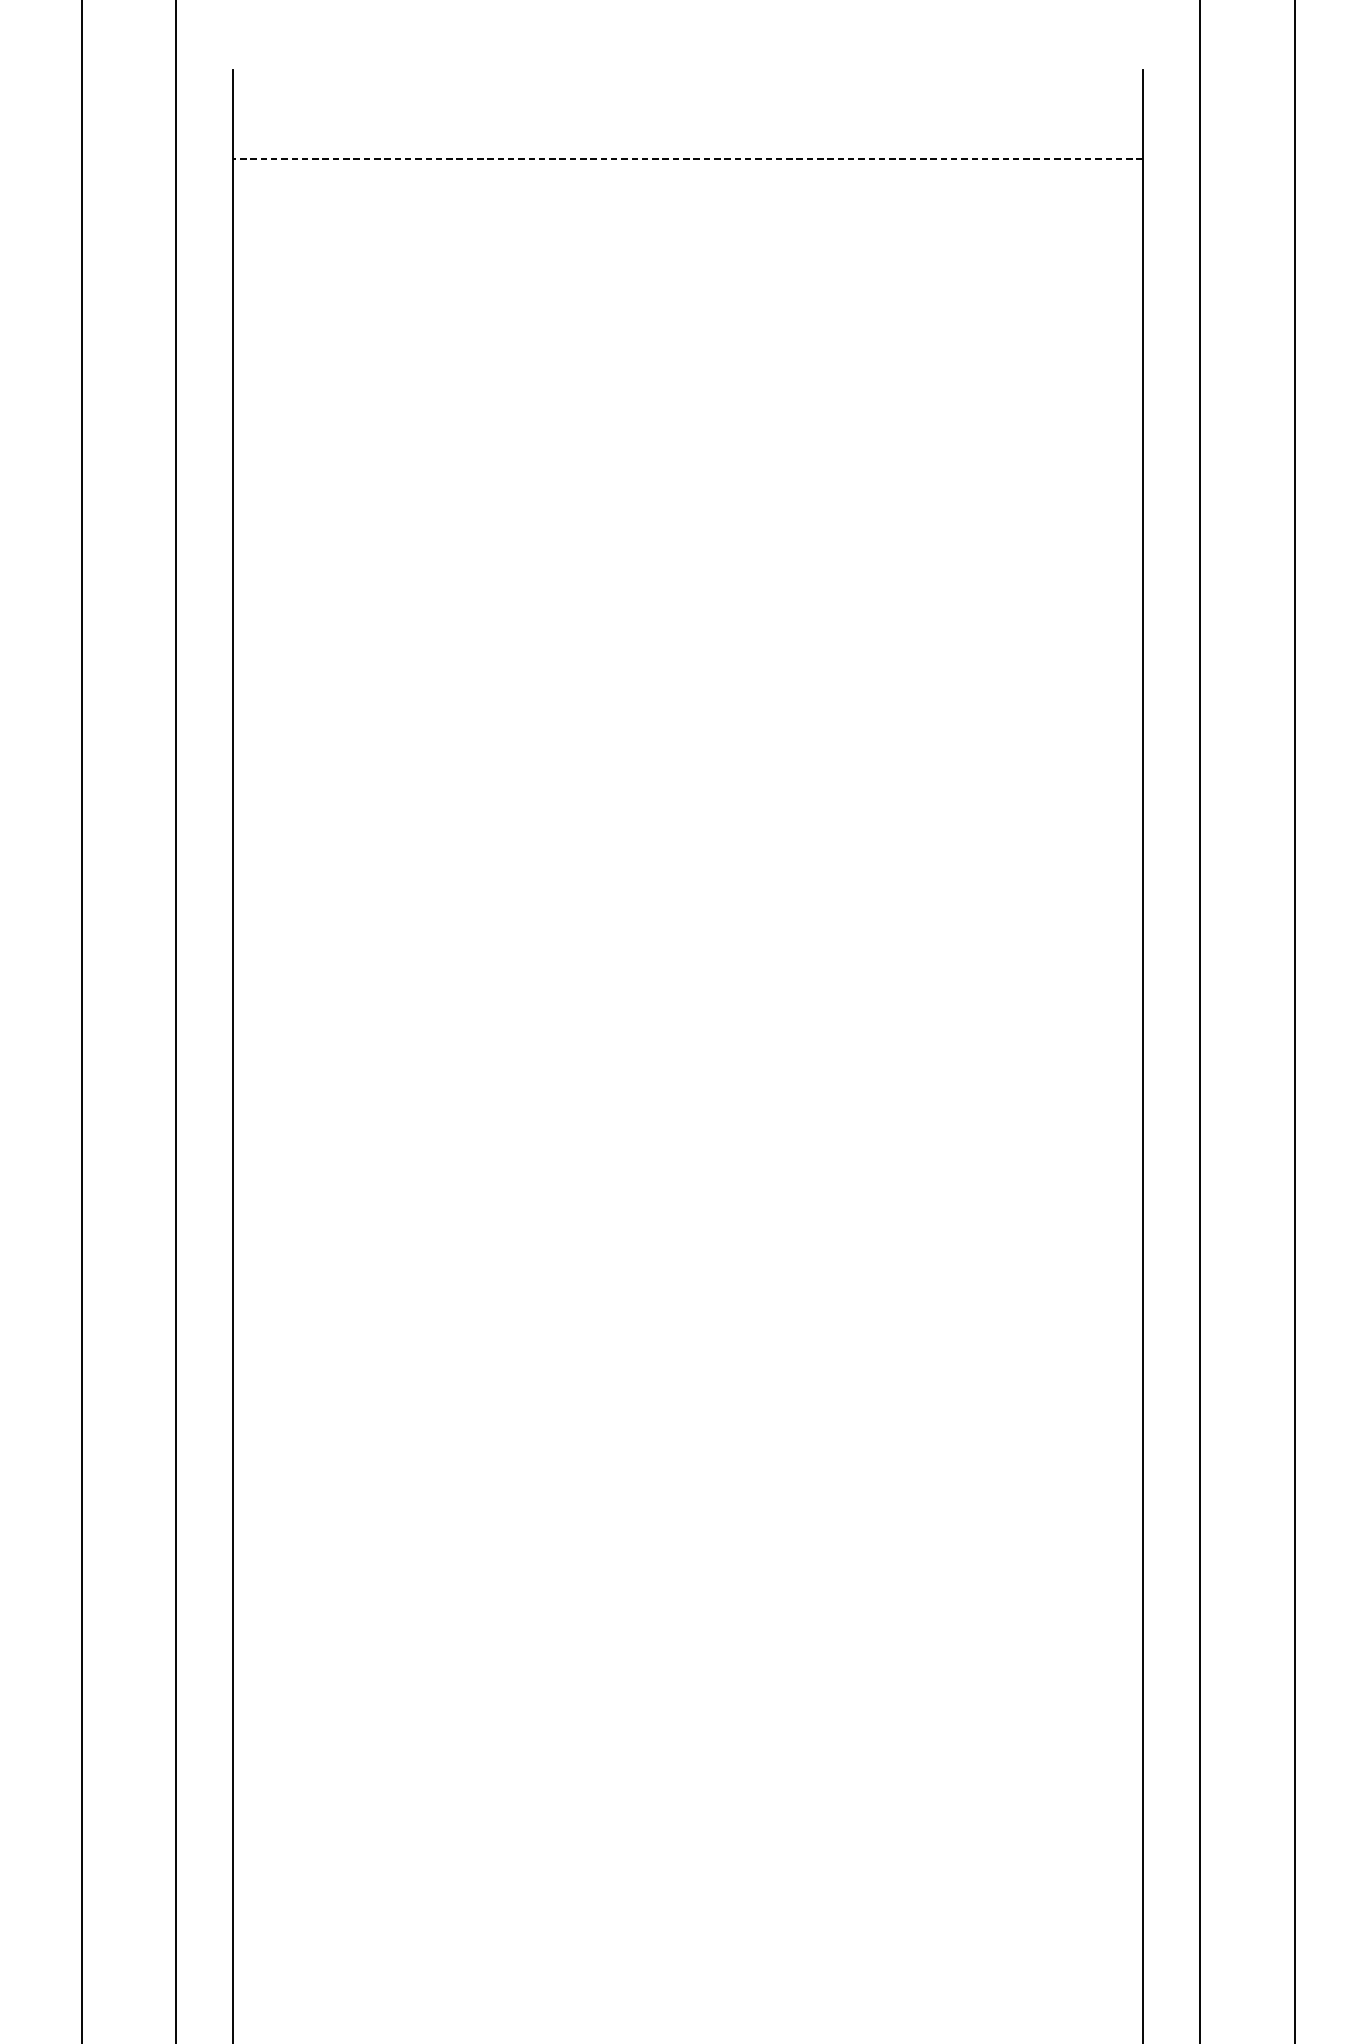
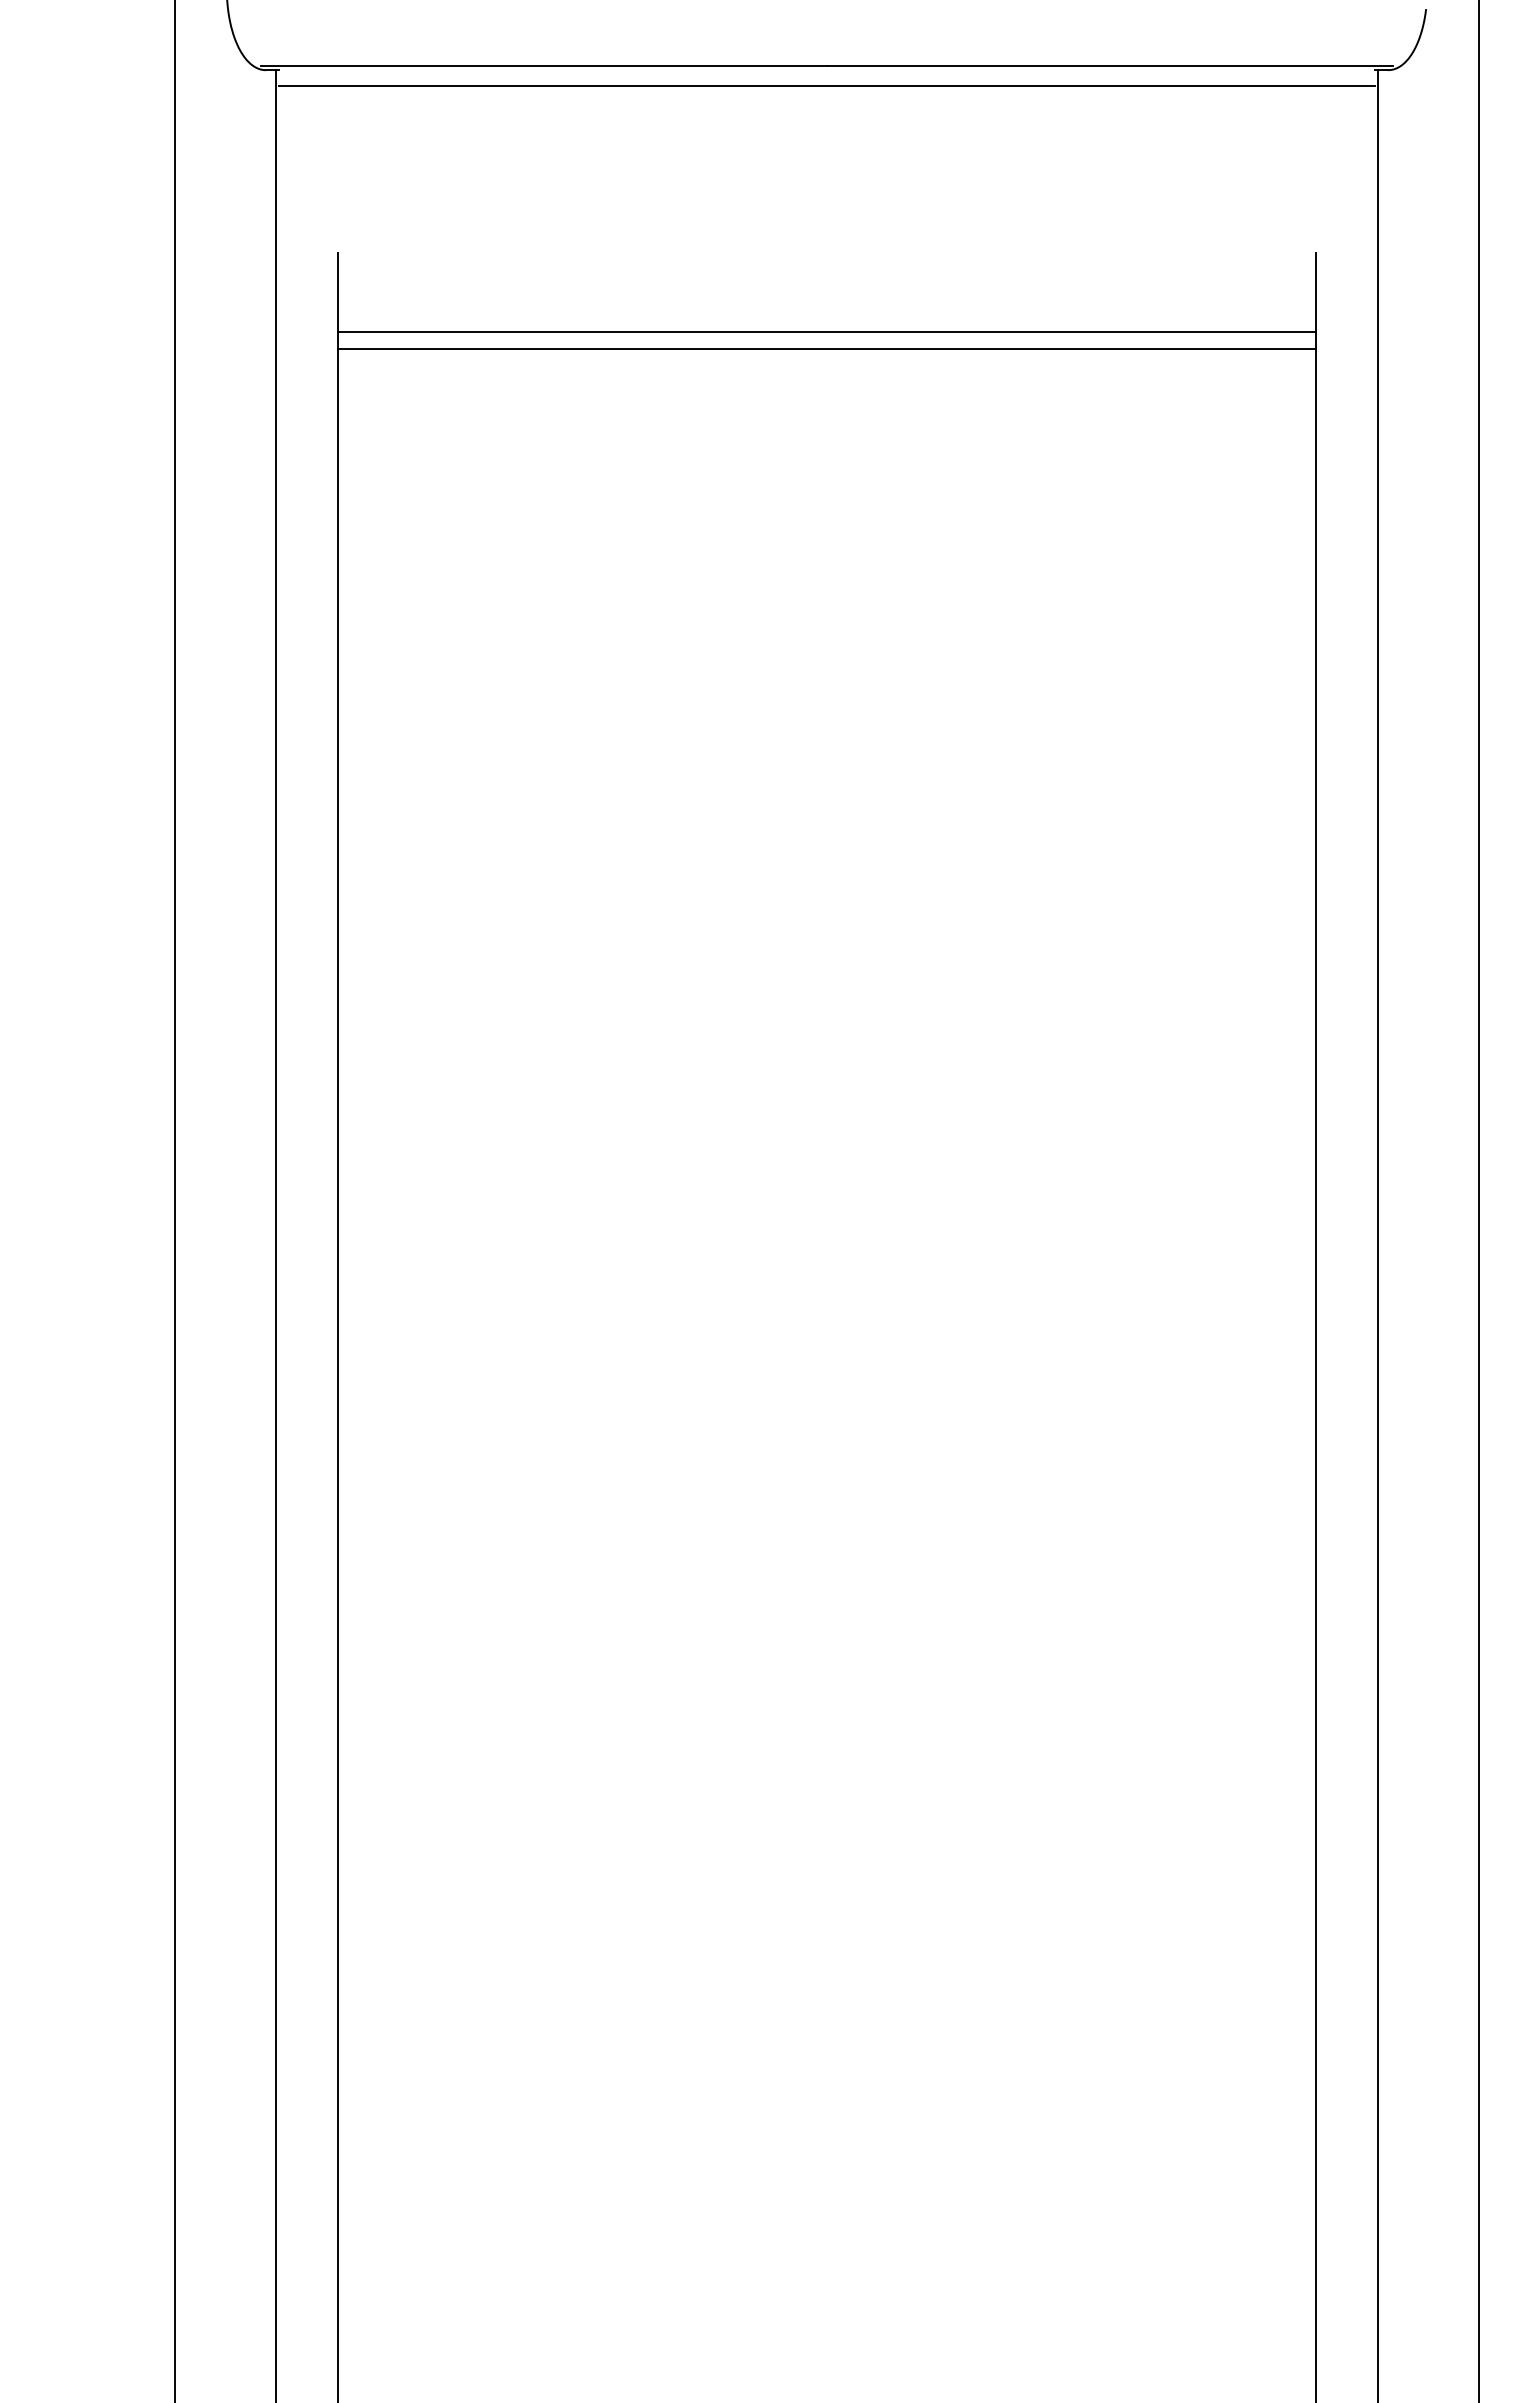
line: (687, 142) -> (826, 331), added
line: (688, 159) -> (827, 349), dashed -> solid

